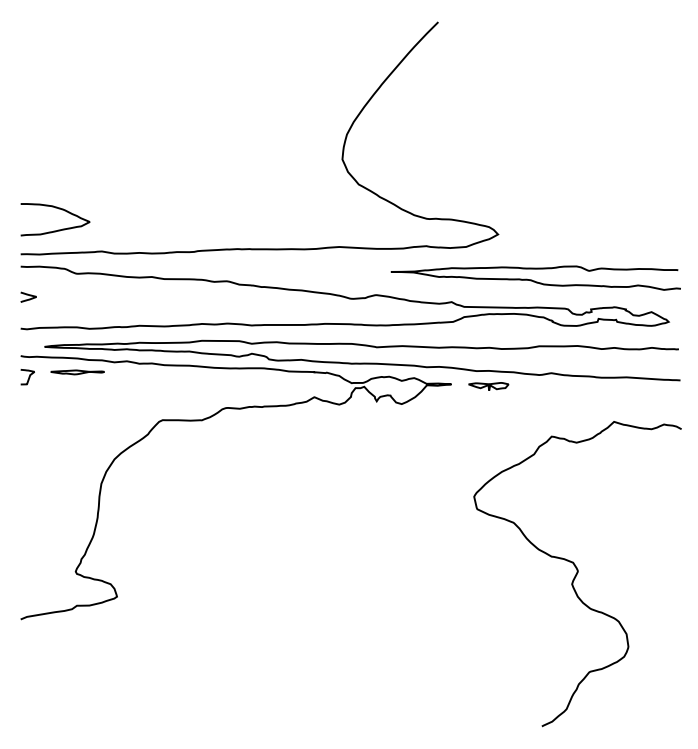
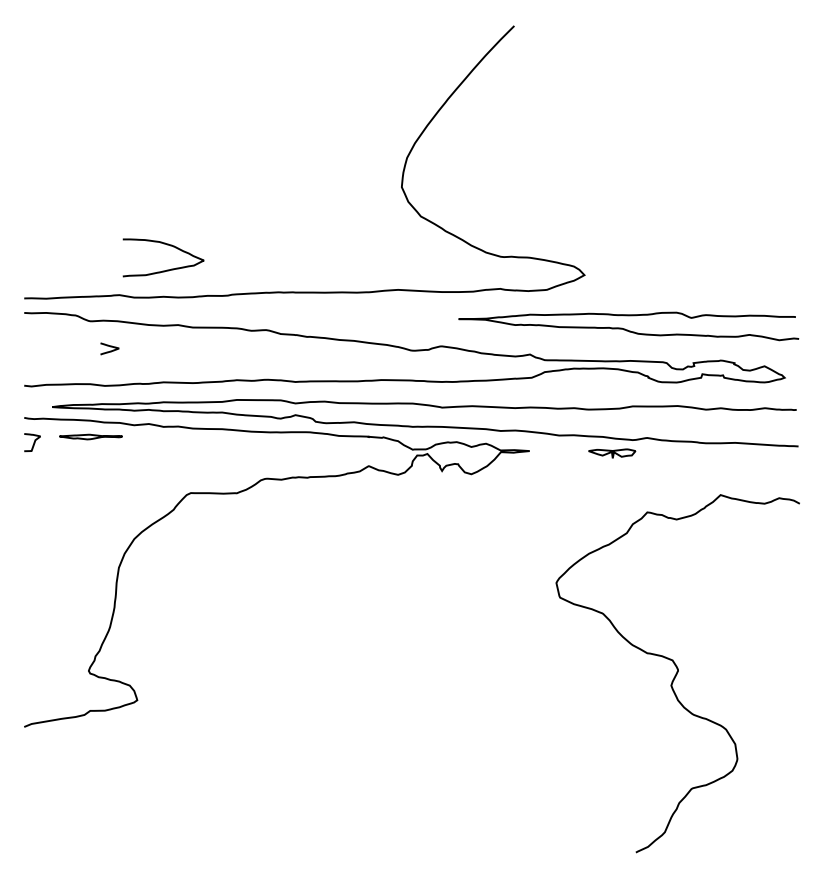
curve: (58, 209) -> (167, 245), moved
curve: (28, 295) -> (109, 346), moved
part: (488, 386) -> (611, 453), moved

